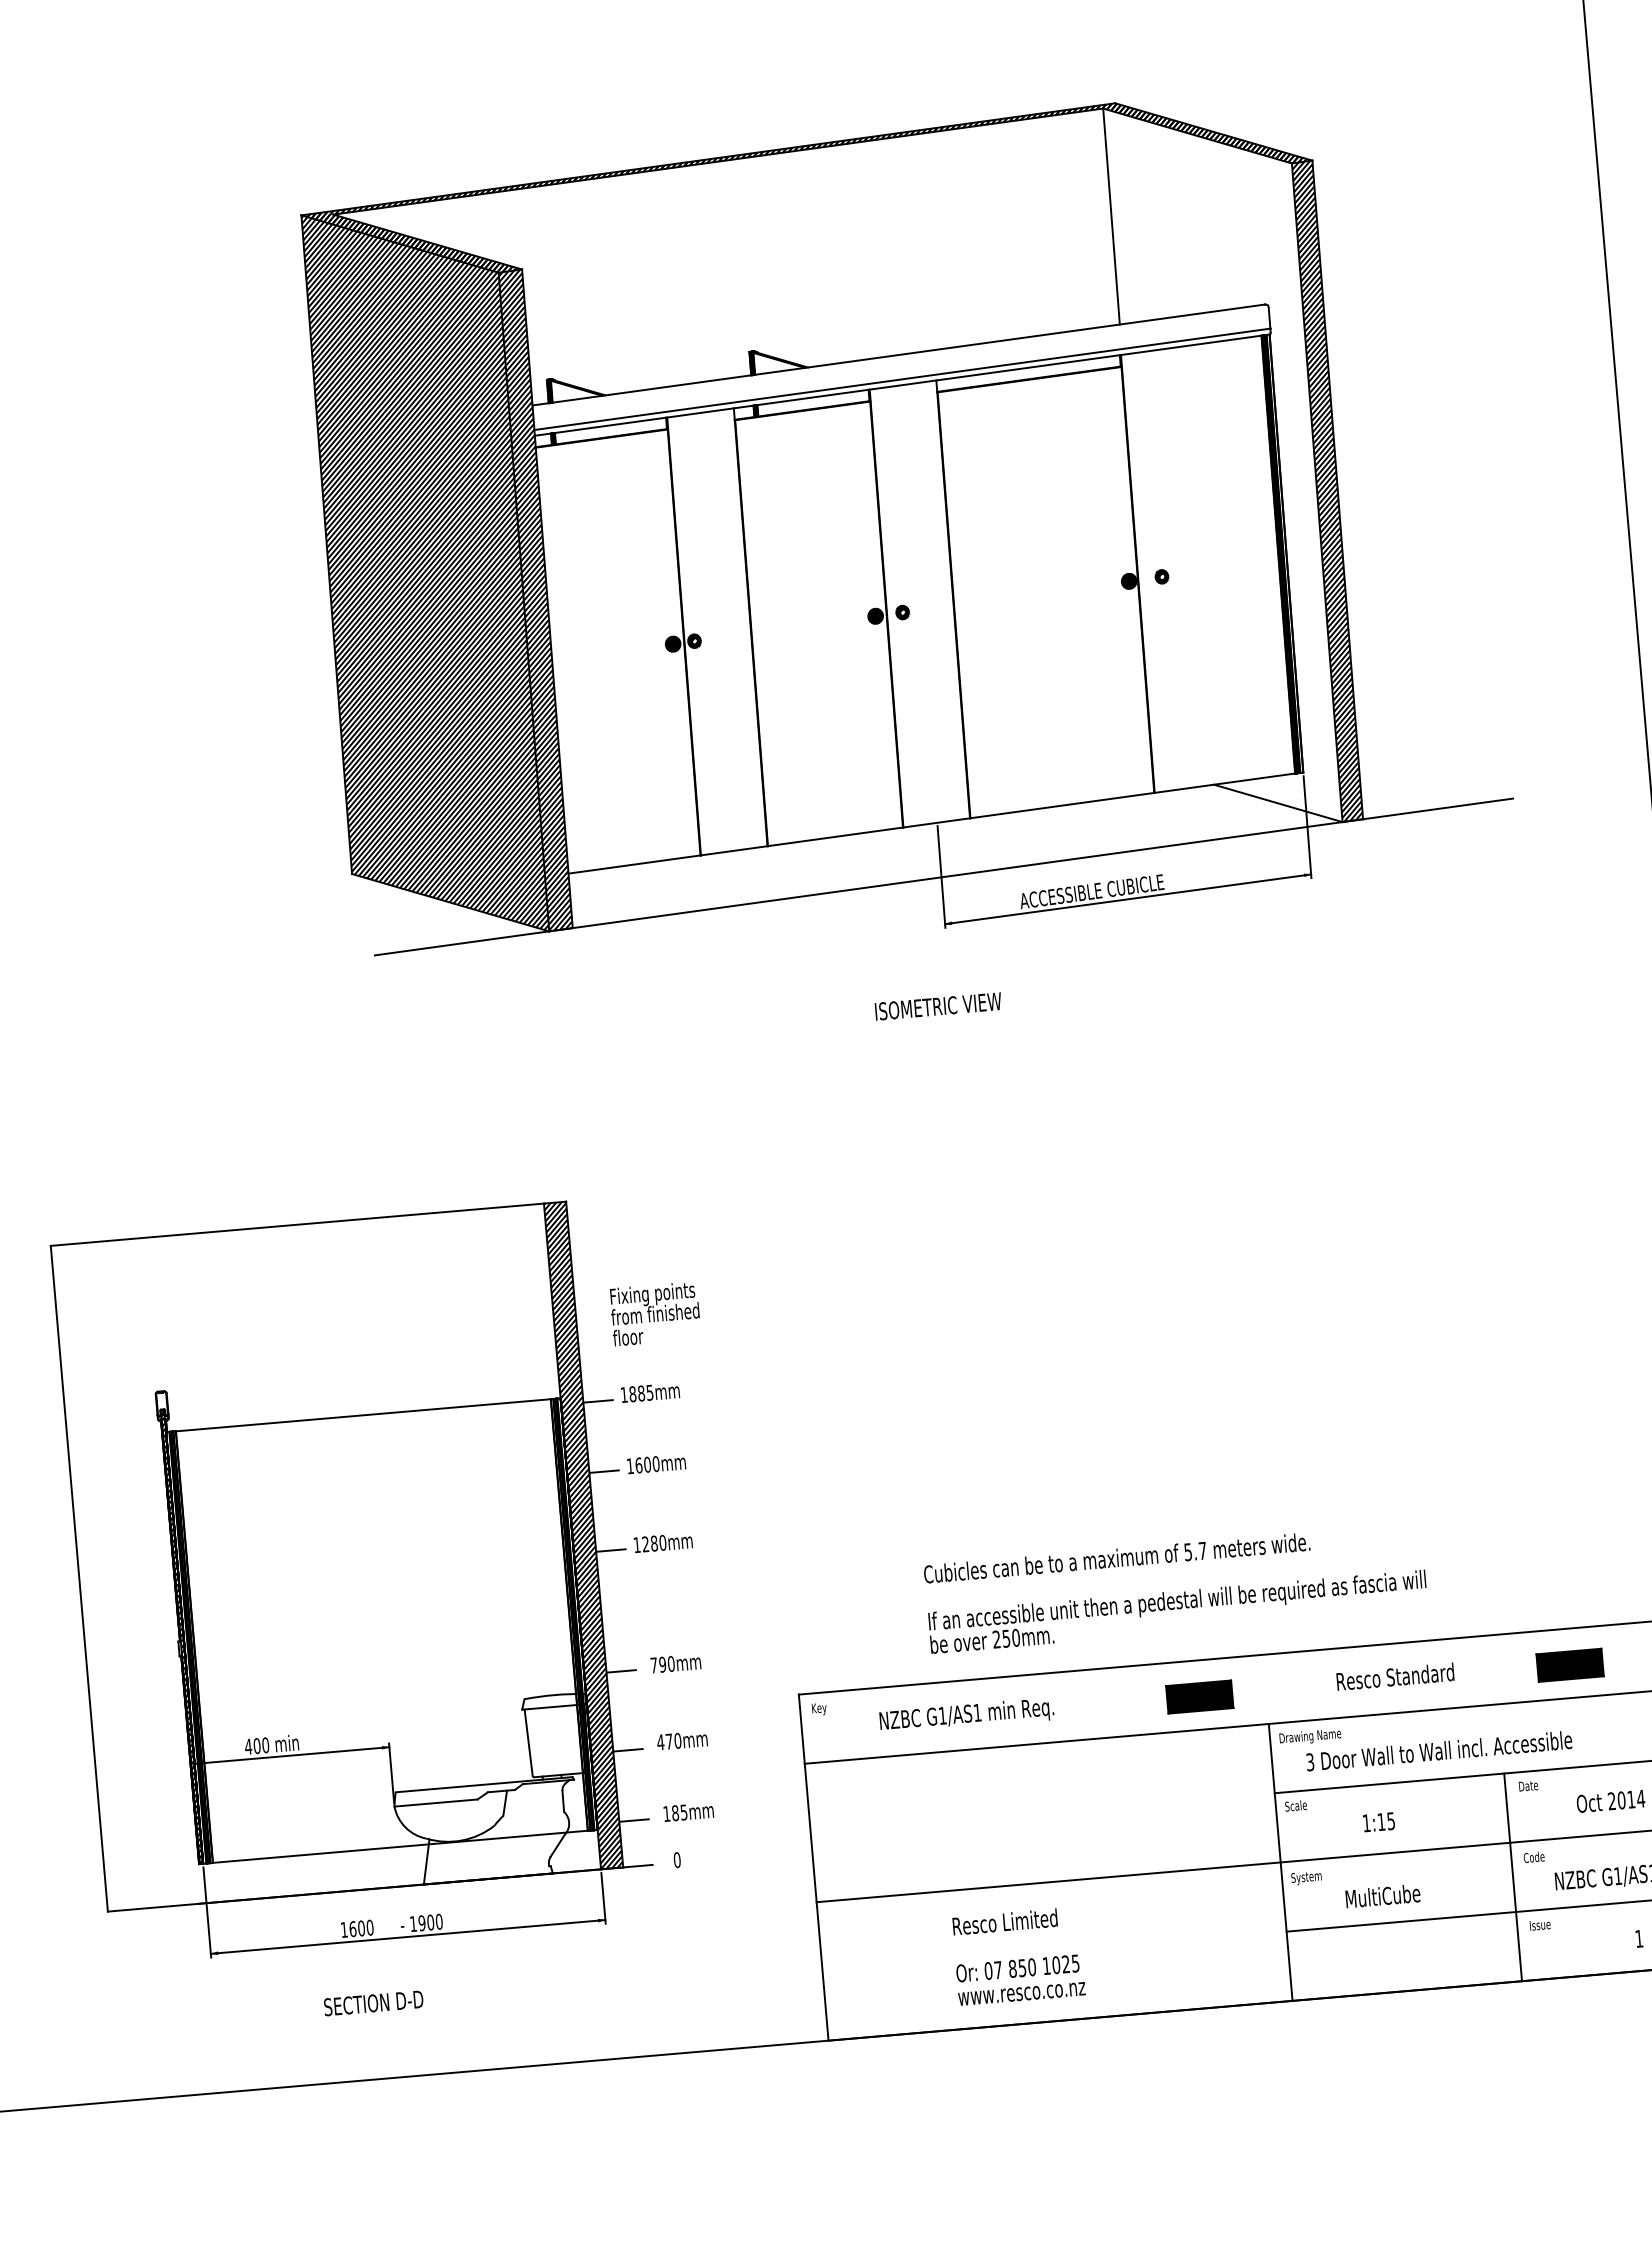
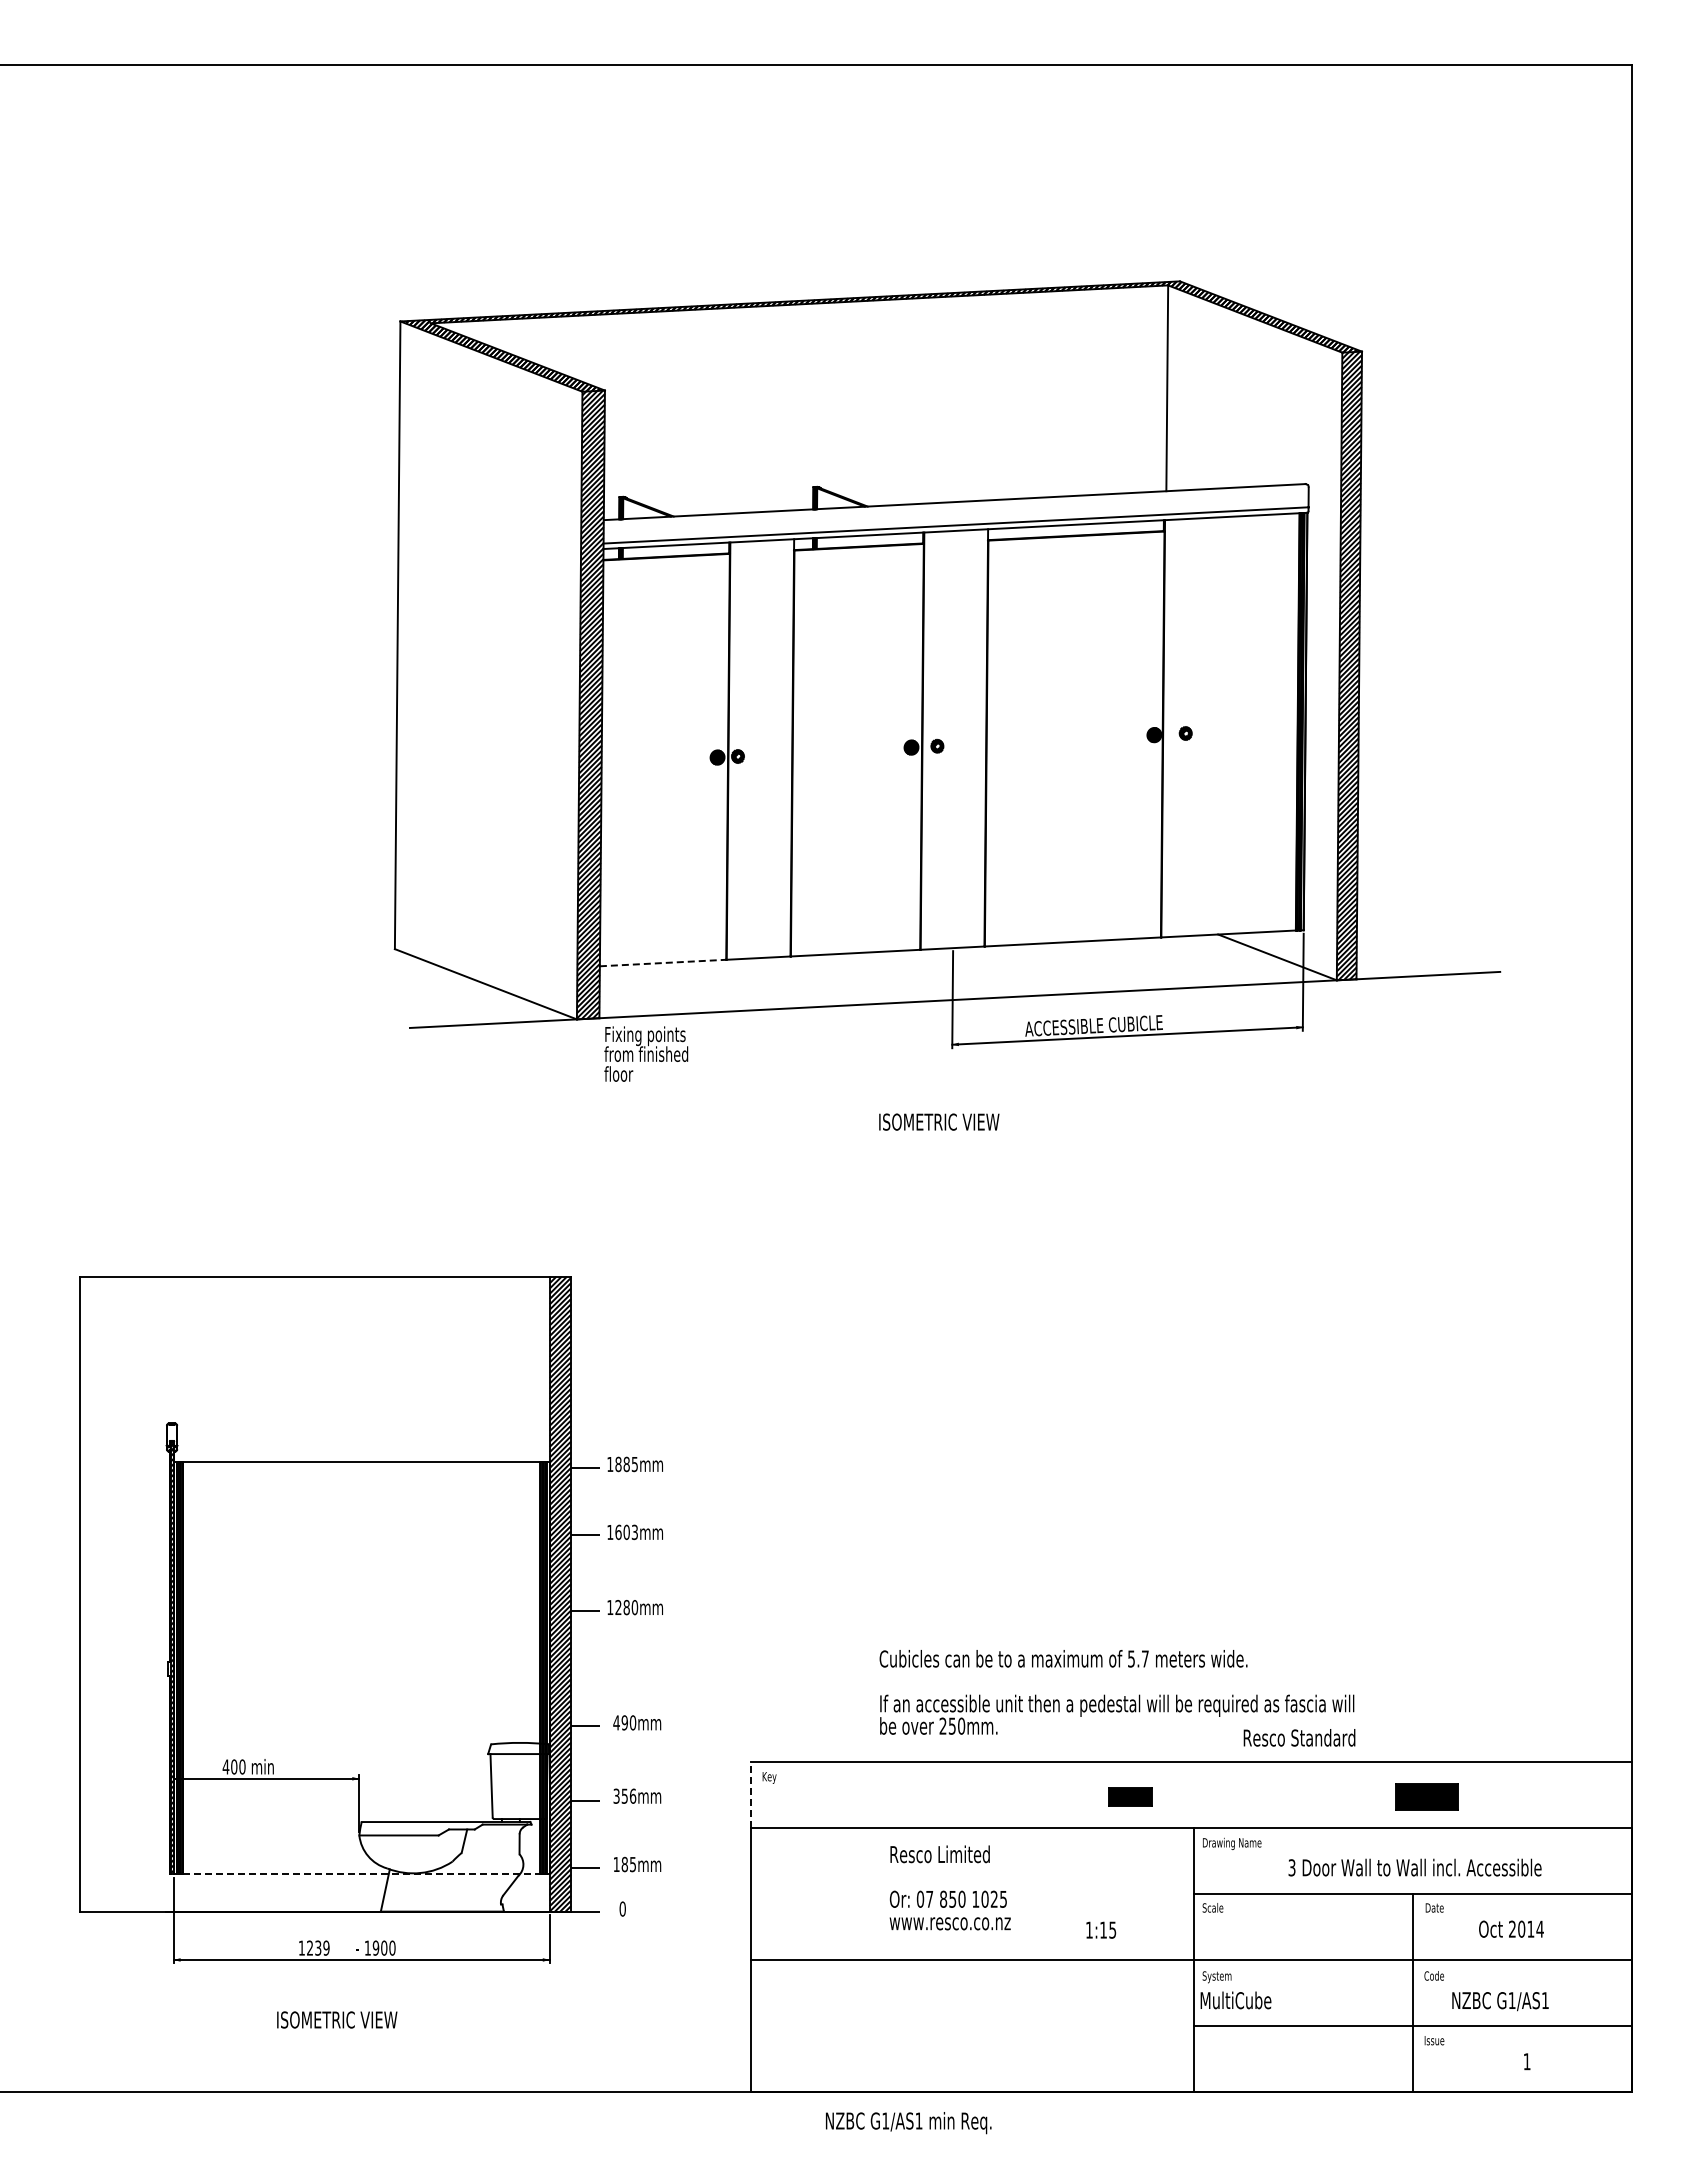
hatch: (425, 573) -> (488, 670), removed
line: (634, 864) -> (663, 963), solid -> dashed
text: (655, 1313) -> (646, 1053), moved
text: (655, 1463) -> (634, 1531), 1600mm -> 1603mm
part: (1569, 1664) -> (1426, 1796), moved
text: (653, 1665) -> (616, 1722), 790mm -> 490mm
text: (1395, 1676) -> (1299, 1737), moved
part: (1199, 1696) -> (1130, 1796), size x0.7
text: (966, 1716) -> (908, 2123), moved
line: (802, 1729) -> (751, 1795), solid -> dashed
text: (668, 1740) -> (624, 1795), 470mm -> 356mm
text: (1438, 1750) -> (1414, 1867), moved
text: (1379, 1821) -> (1101, 1929), moved
line: (400, 1847) -> (361, 1874), solid -> dashed
text: (1382, 1896) -> (1235, 2000), moved
text: (361, 1927) -> (318, 1947), 1600 -> 1239
text: (1017, 1956) -> (949, 1887), moved
text: (387, 2001) -> (336, 2019), SECTION D-D -> ISOMETRIC VIEW

